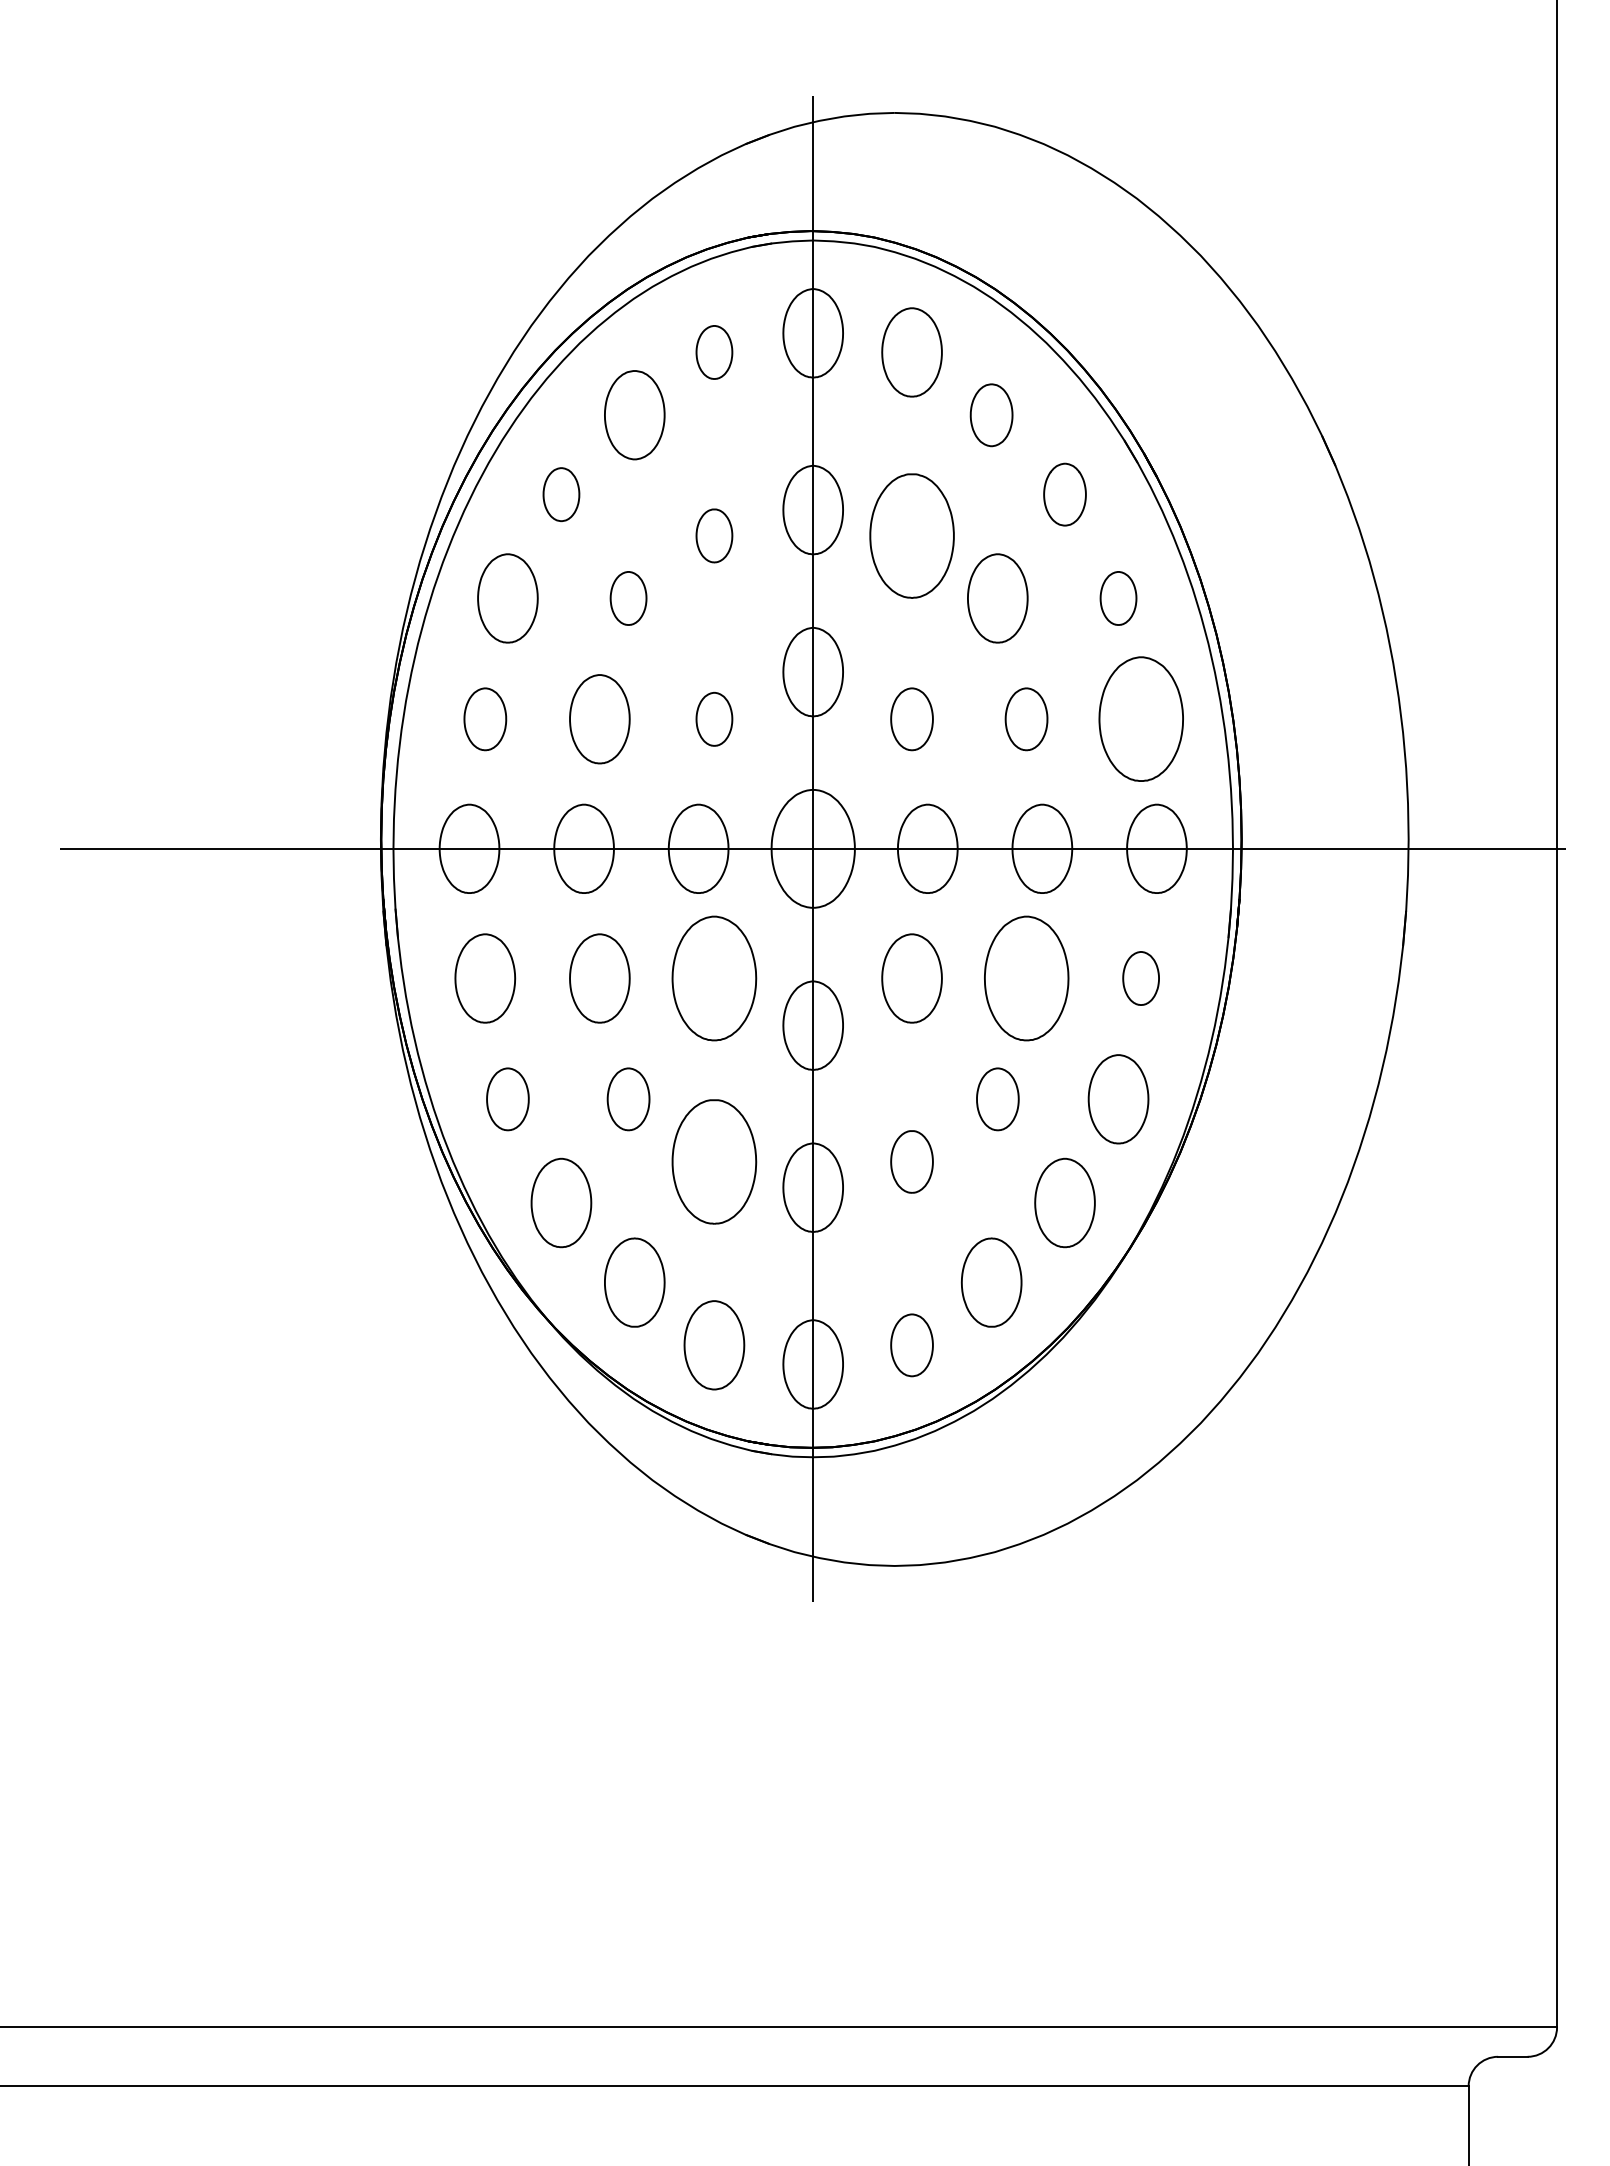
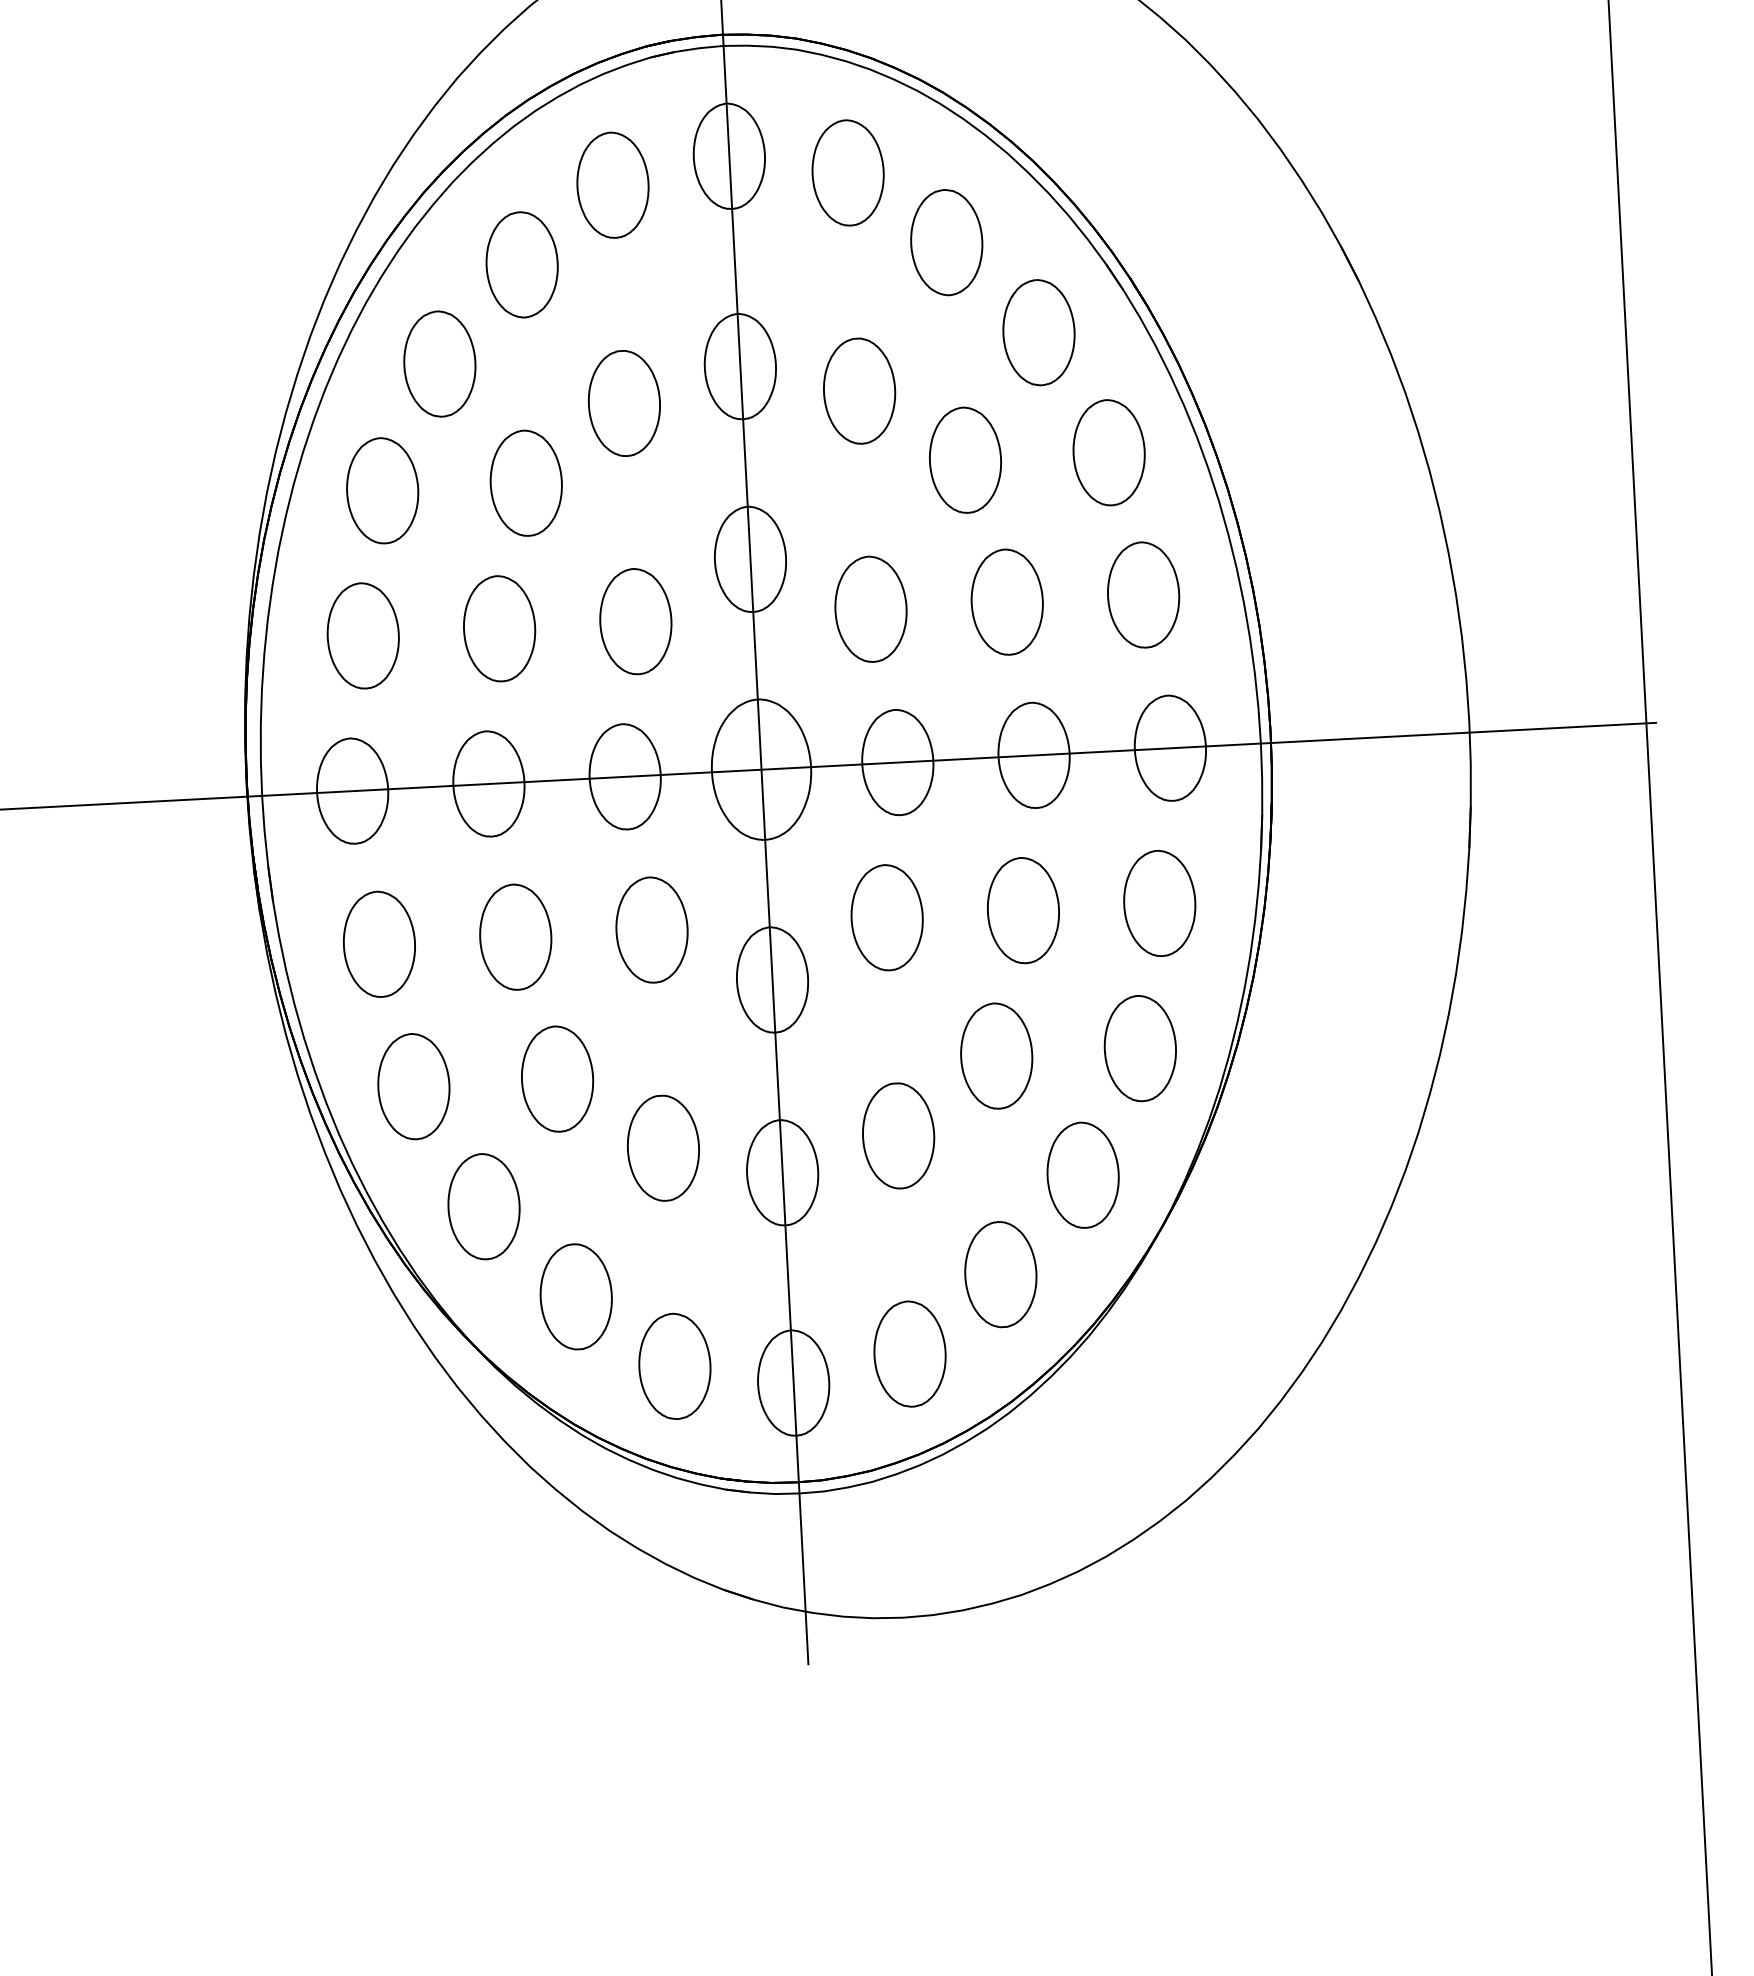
part: (714, 352) -> (613, 185), size x1.67
part: (991, 415) -> (946, 242), size x1.43
part: (561, 494) -> (439, 363), size x1.67
part: (1064, 494) -> (1038, 332), size x1.43
part: (714, 535) -> (624, 403), size x1.67
part: (911, 535) -> (858, 390), size x0.71
part: (628, 598) -> (526, 483), size x1.67
part: (1118, 598) -> (1109, 452), size x1.67
part: (485, 719) -> (363, 636), size x1.43
part: (714, 719) -> (635, 621), size x1.67
part: (911, 719) -> (870, 609), size x1.43
part: (1026, 719) -> (1007, 602), size x1.43
part: (1140, 719) -> (1142, 595), size x0.71
part: (714, 978) -> (652, 930), size x0.71
part: (1026, 978) -> (1023, 910), size x0.71
part: (1140, 978) -> (1158, 903), size x1.67
part: (507, 1099) -> (413, 1086), size x1.43
part: (628, 1099) -> (557, 1079), size x1.43
part: (997, 1099) -> (996, 1056), size x1.43
part: (714, 1161) -> (663, 1147), size x0.71
part: (911, 1161) -> (897, 1135), size x1.43
part: (911, 1345) -> (909, 1354), size x1.43

